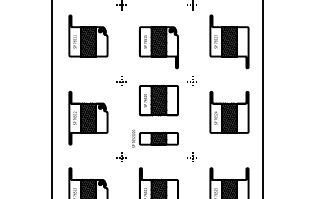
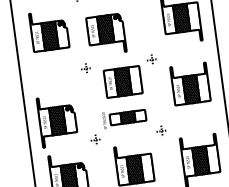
part: (158, 47) -> (105, 34), moved
part: (88, 117) -> (57, 120), moved

